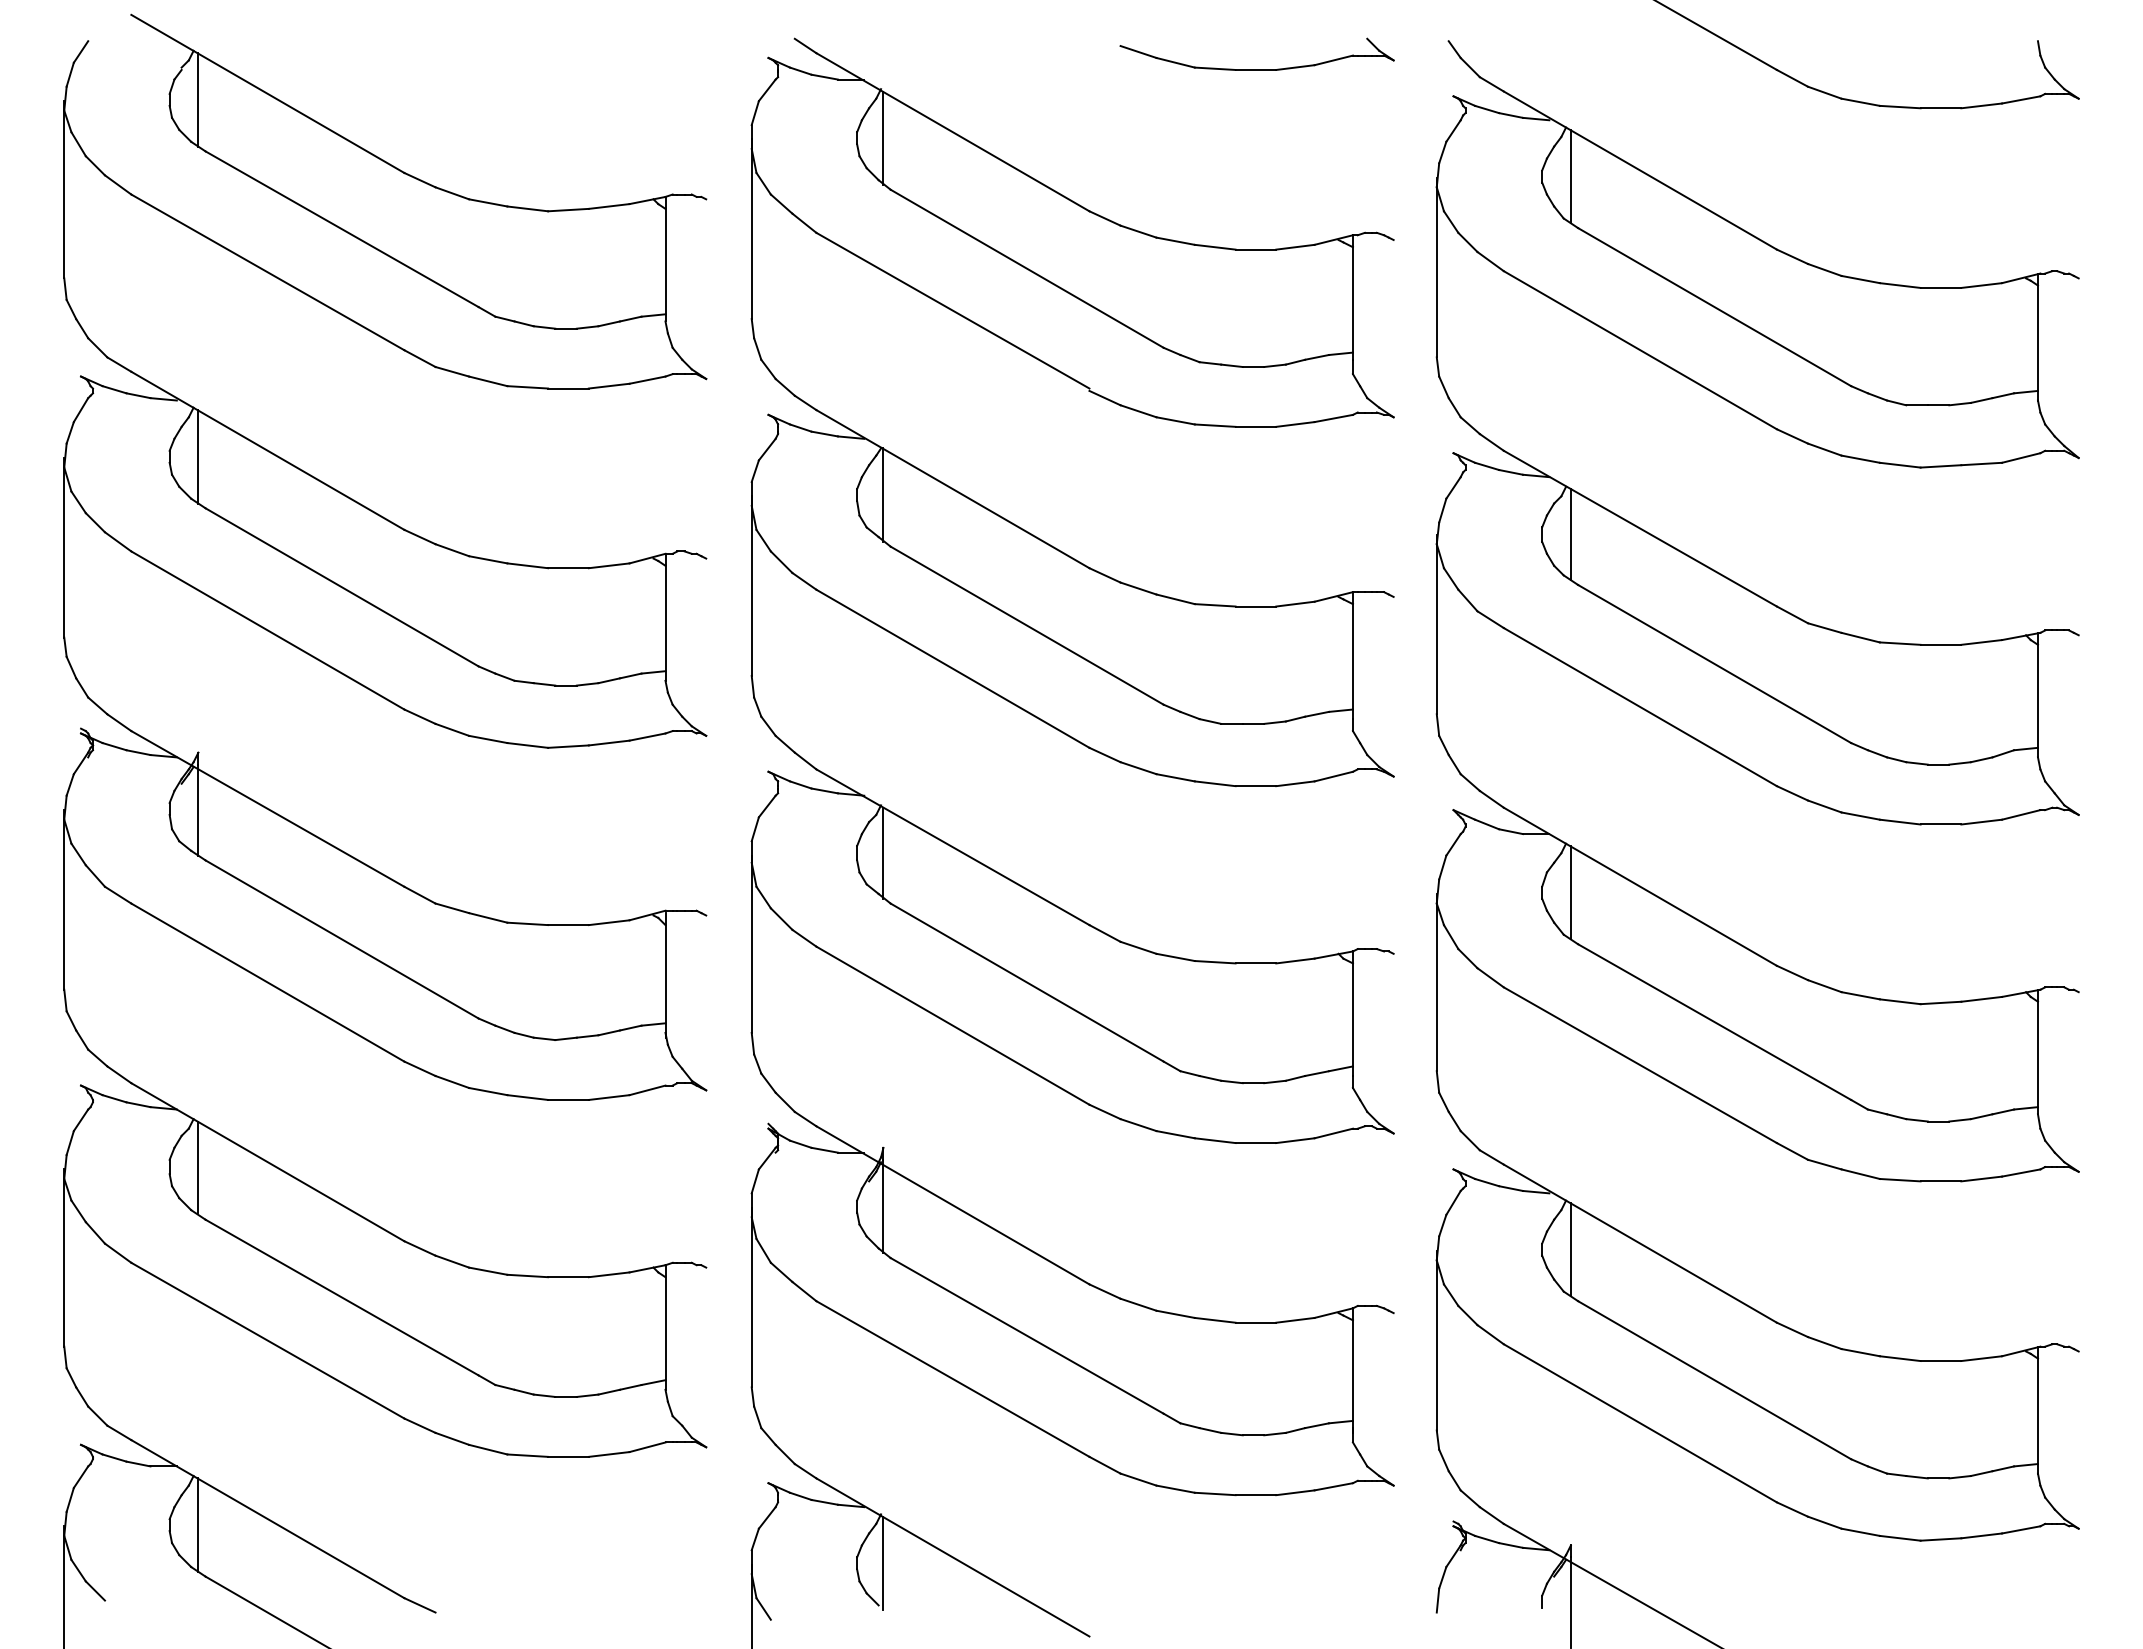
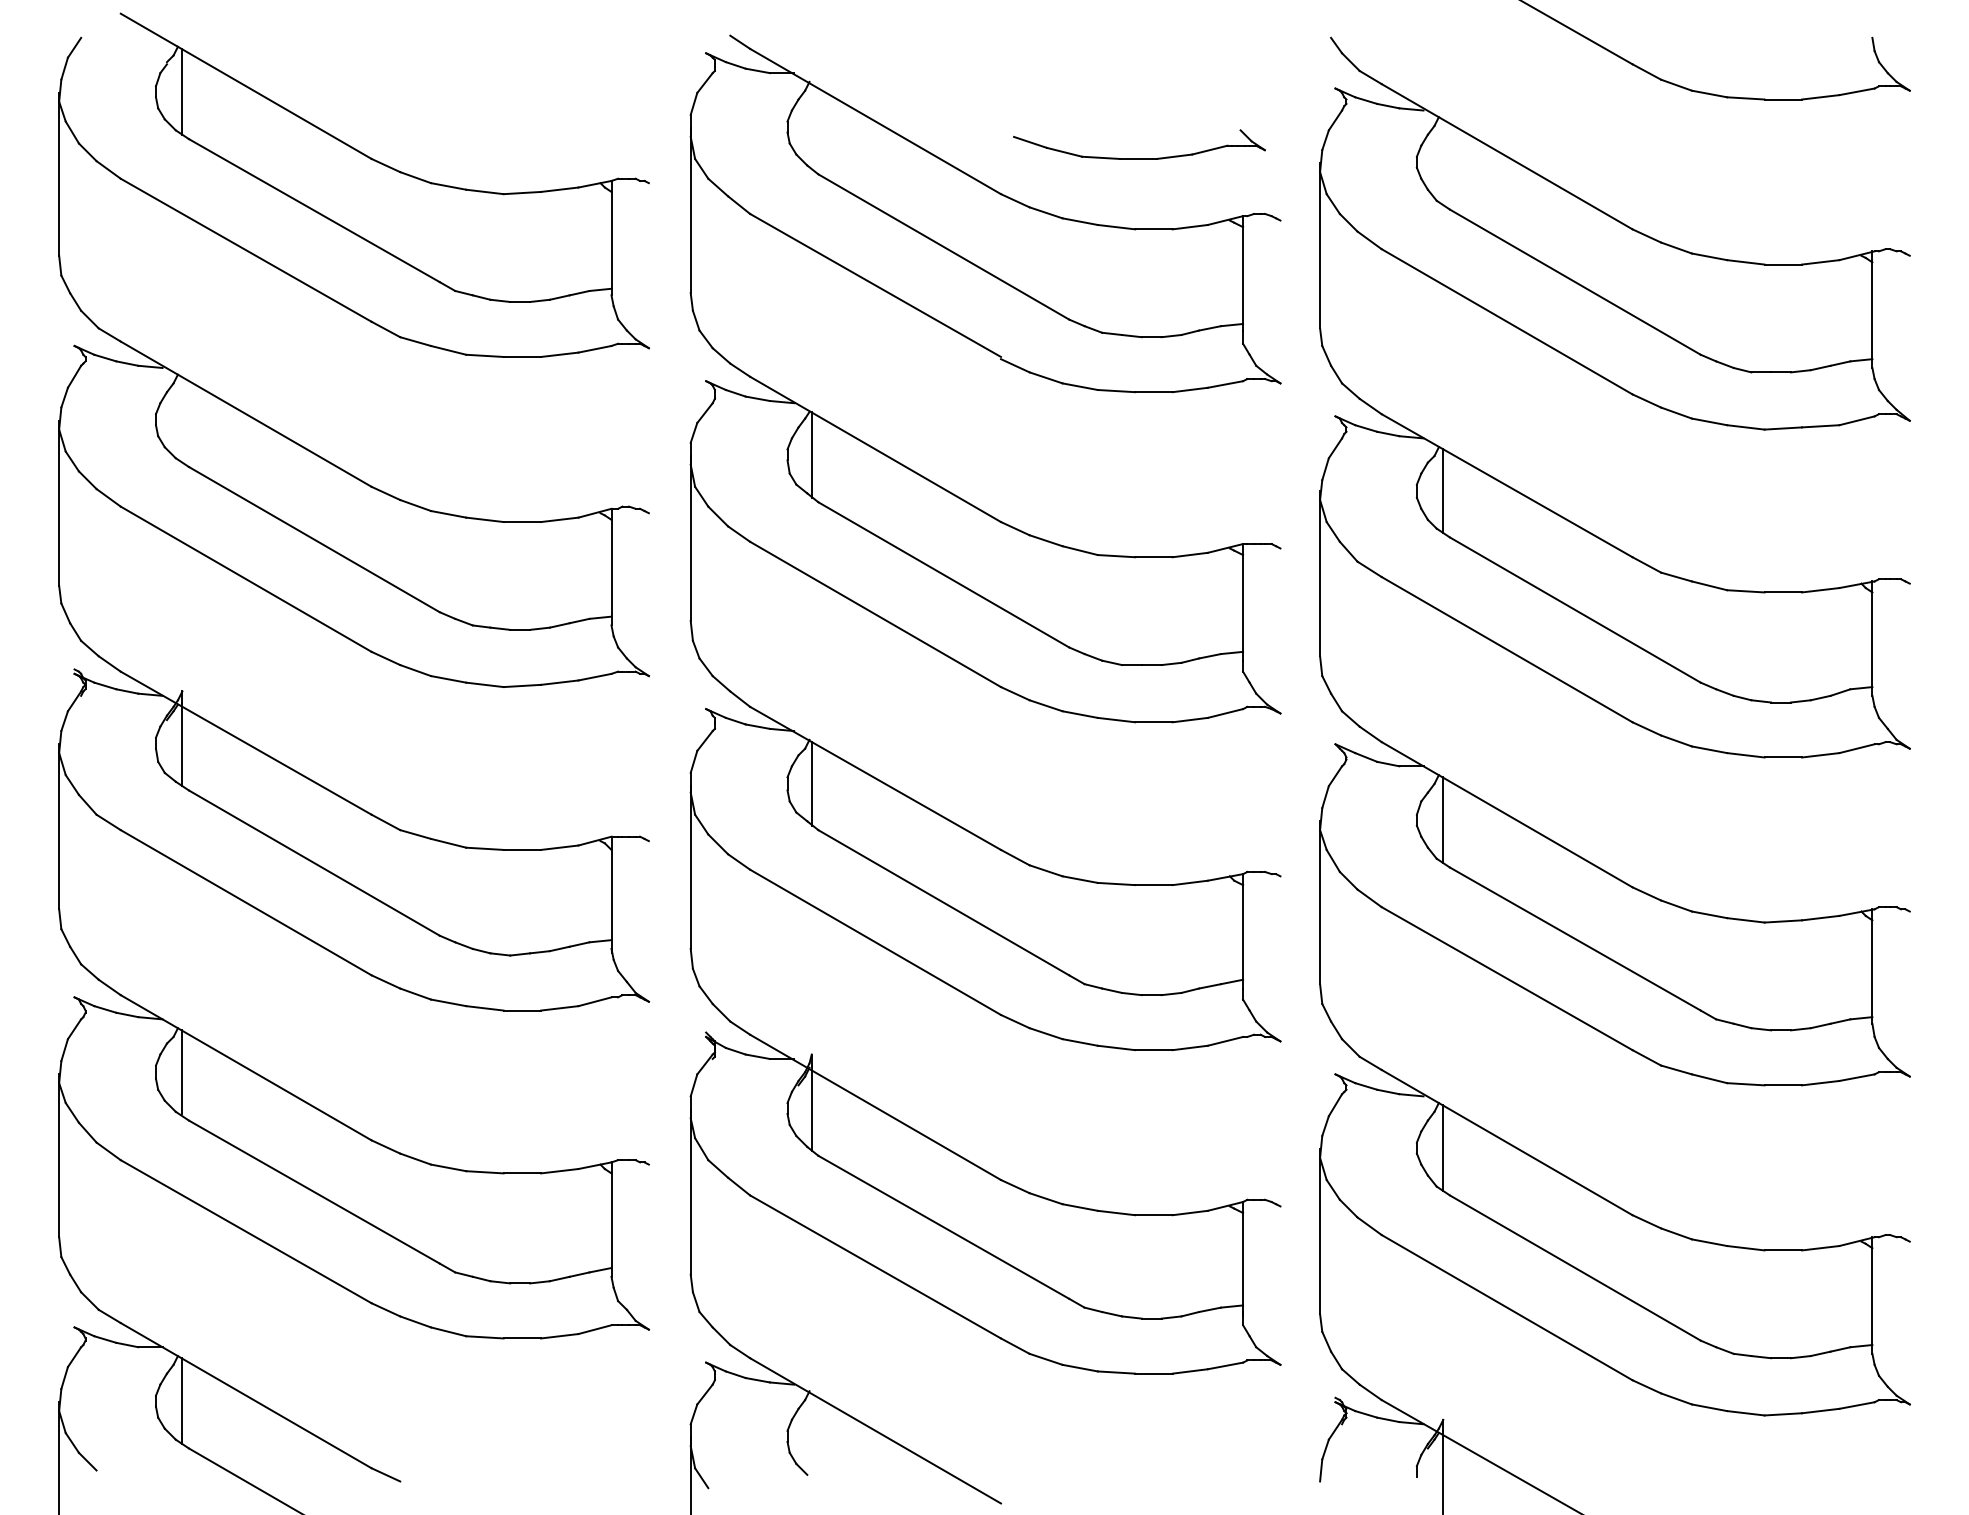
part: (1256, 69) -> (1138, 158), moved
line: (883, 137) -> (811, 126), removed
line: (1570, 176) -> (1442, 162), removed
line: (198, 456) -> (182, 419), removed
line: (883, 1563) -> (811, 1436), removed

